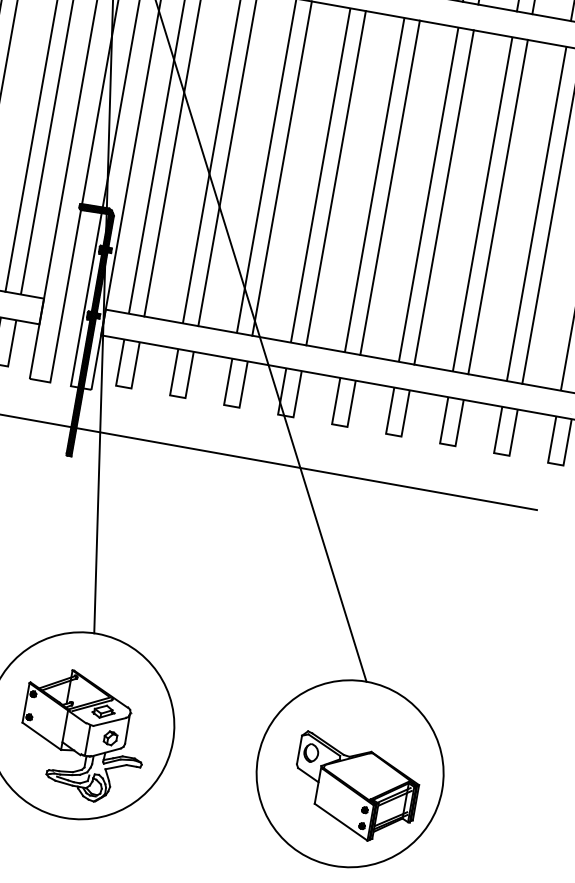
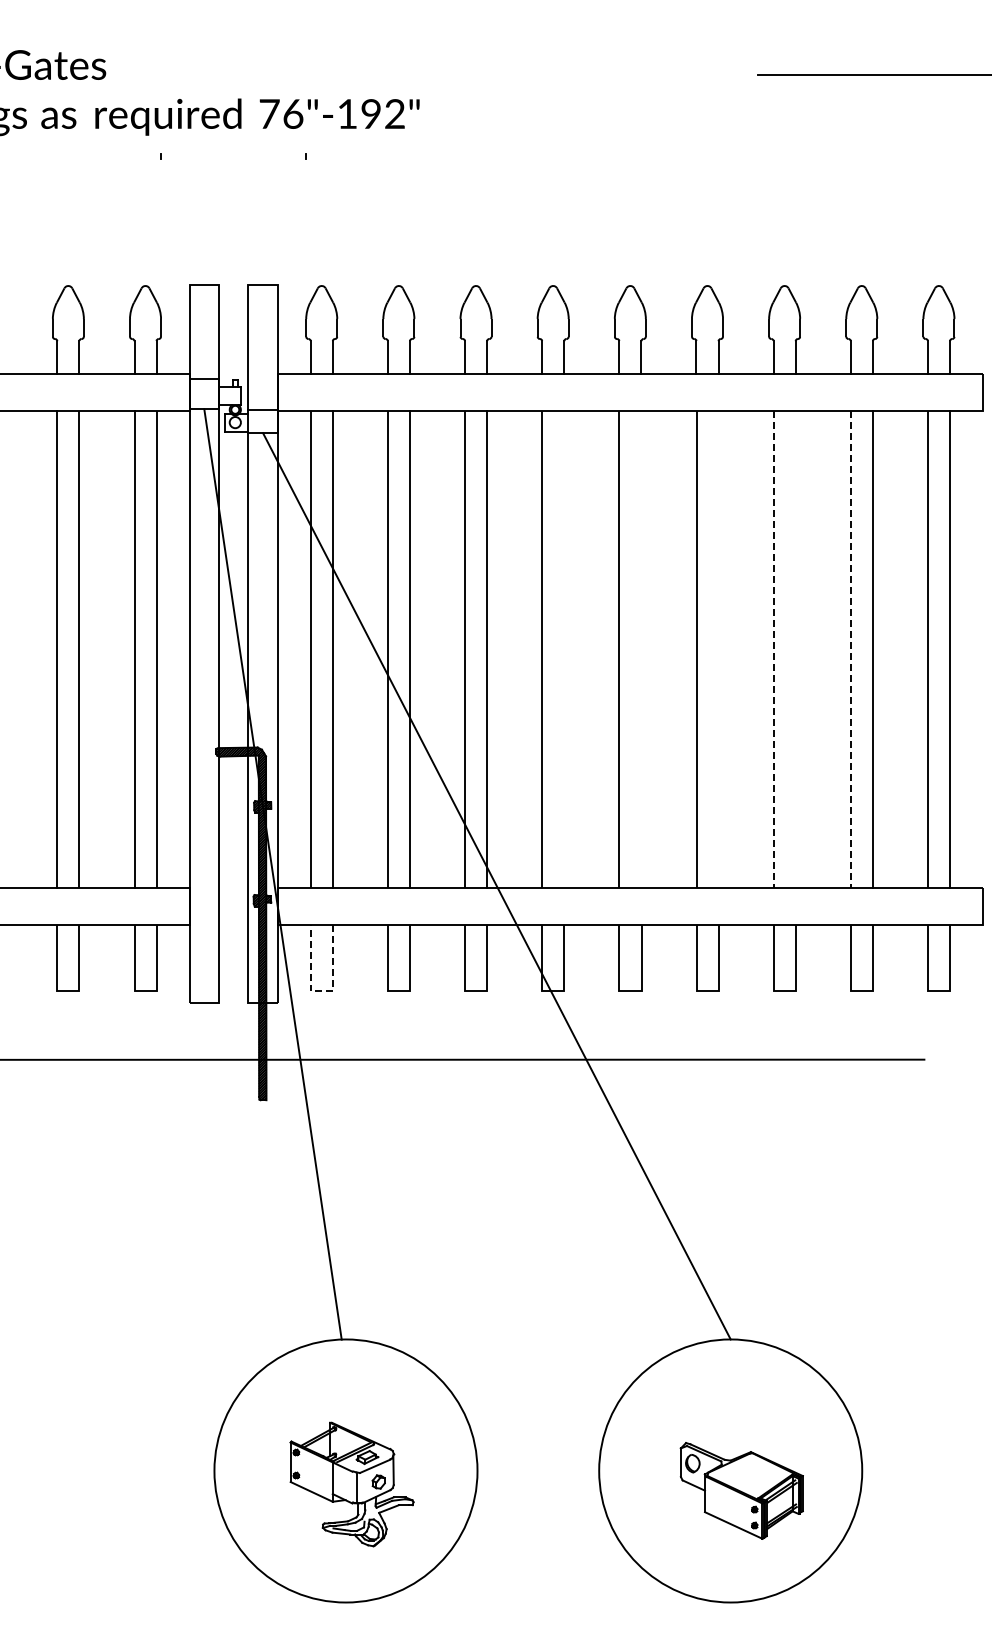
line: (336, 178) -> (564, 649), removed
line: (390, 187) -> (641, 649), removed
line: (444, 197) -> (718, 649), removed
line: (482, 204) -> (773, 649), solid -> dashed
line: (497, 206) -> (795, 649), removed
line: (536, 213) -> (850, 649), solid -> dashed
line: (123, 387) -> (321, 991), solid -> dashed
part: (83, 735) -> (351, 1484), size x0.7
part: (355, 788) -> (741, 1490), size x0.7

